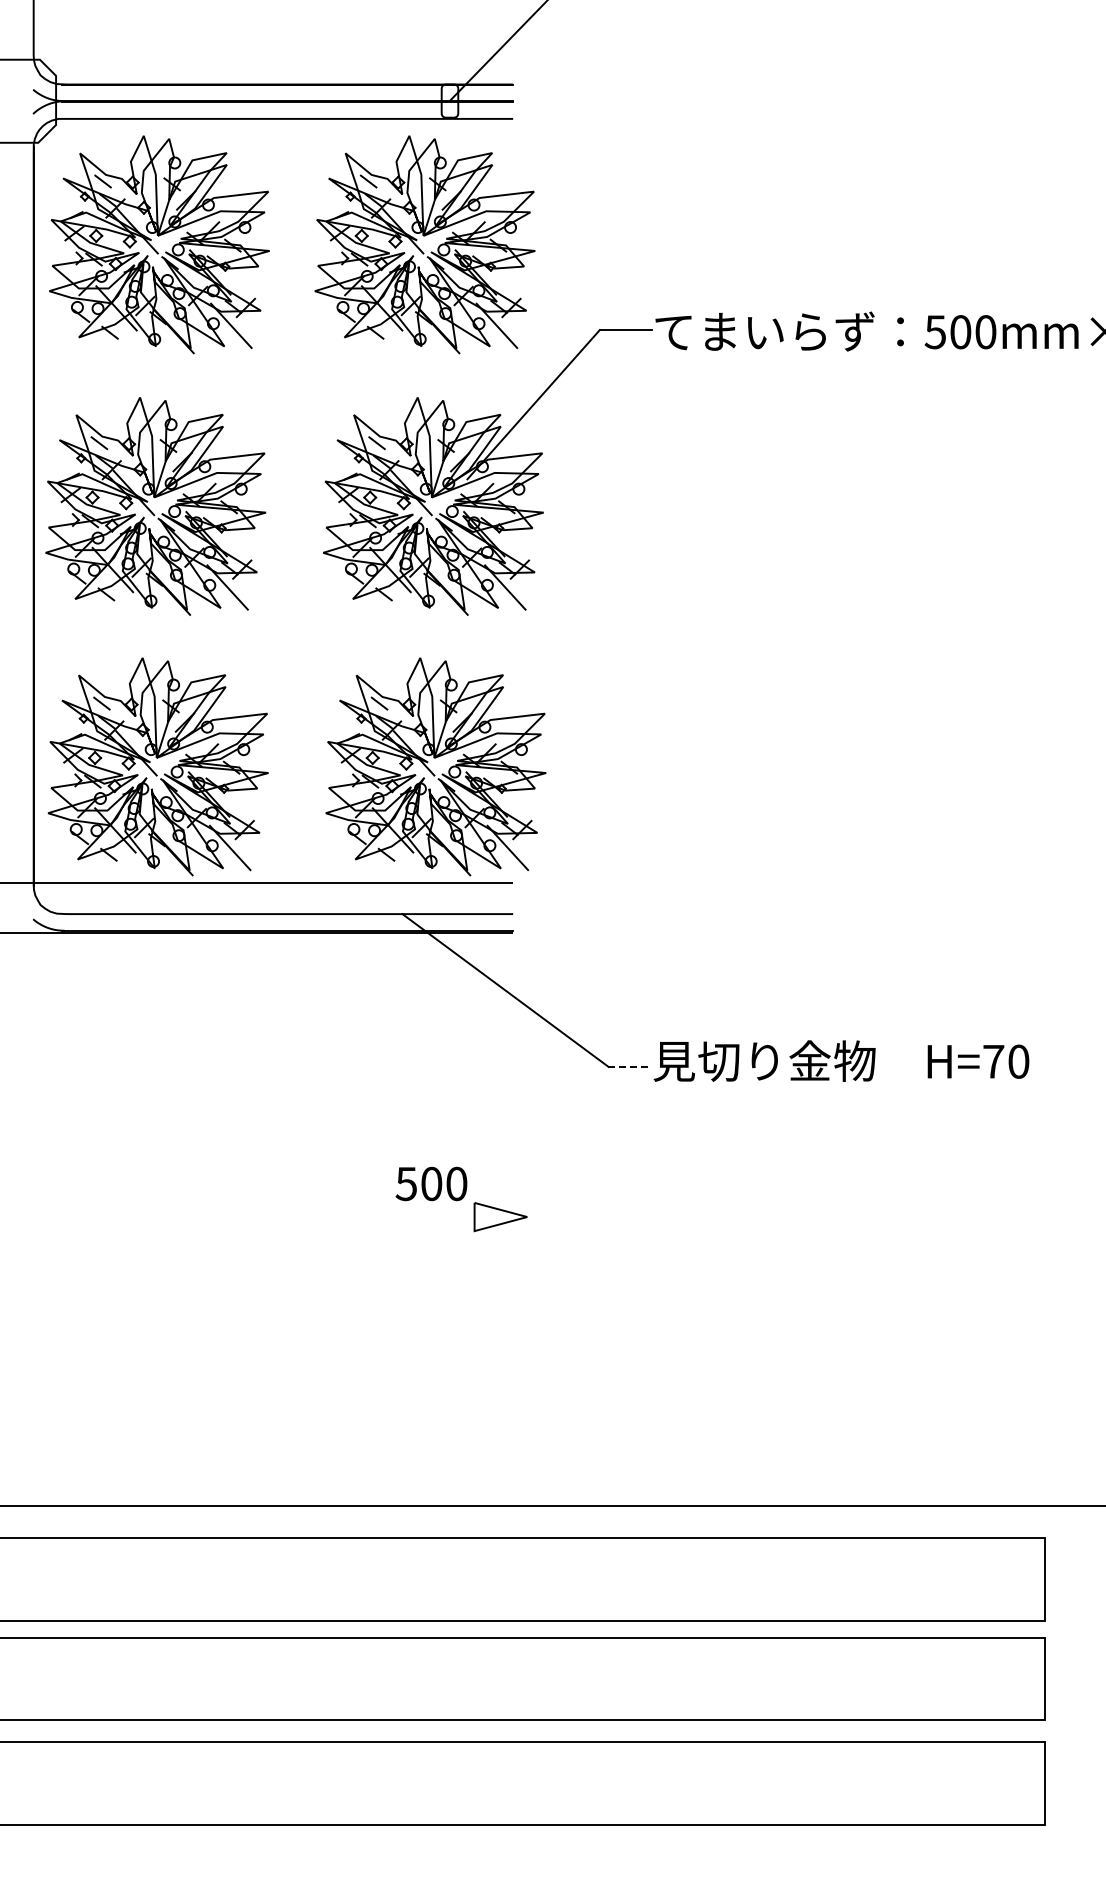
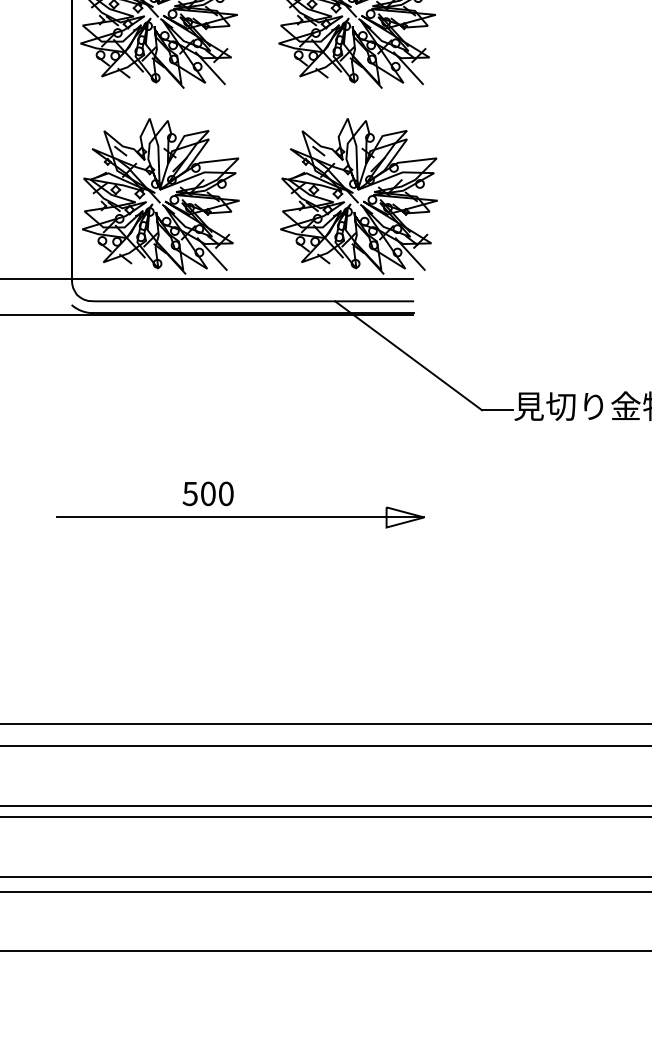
line: (630, 1066) -> (497, 410), dashed -> solid
text: (431, 1183) -> (208, 493), moved
line: (269, 1217) -> (240, 517), added

